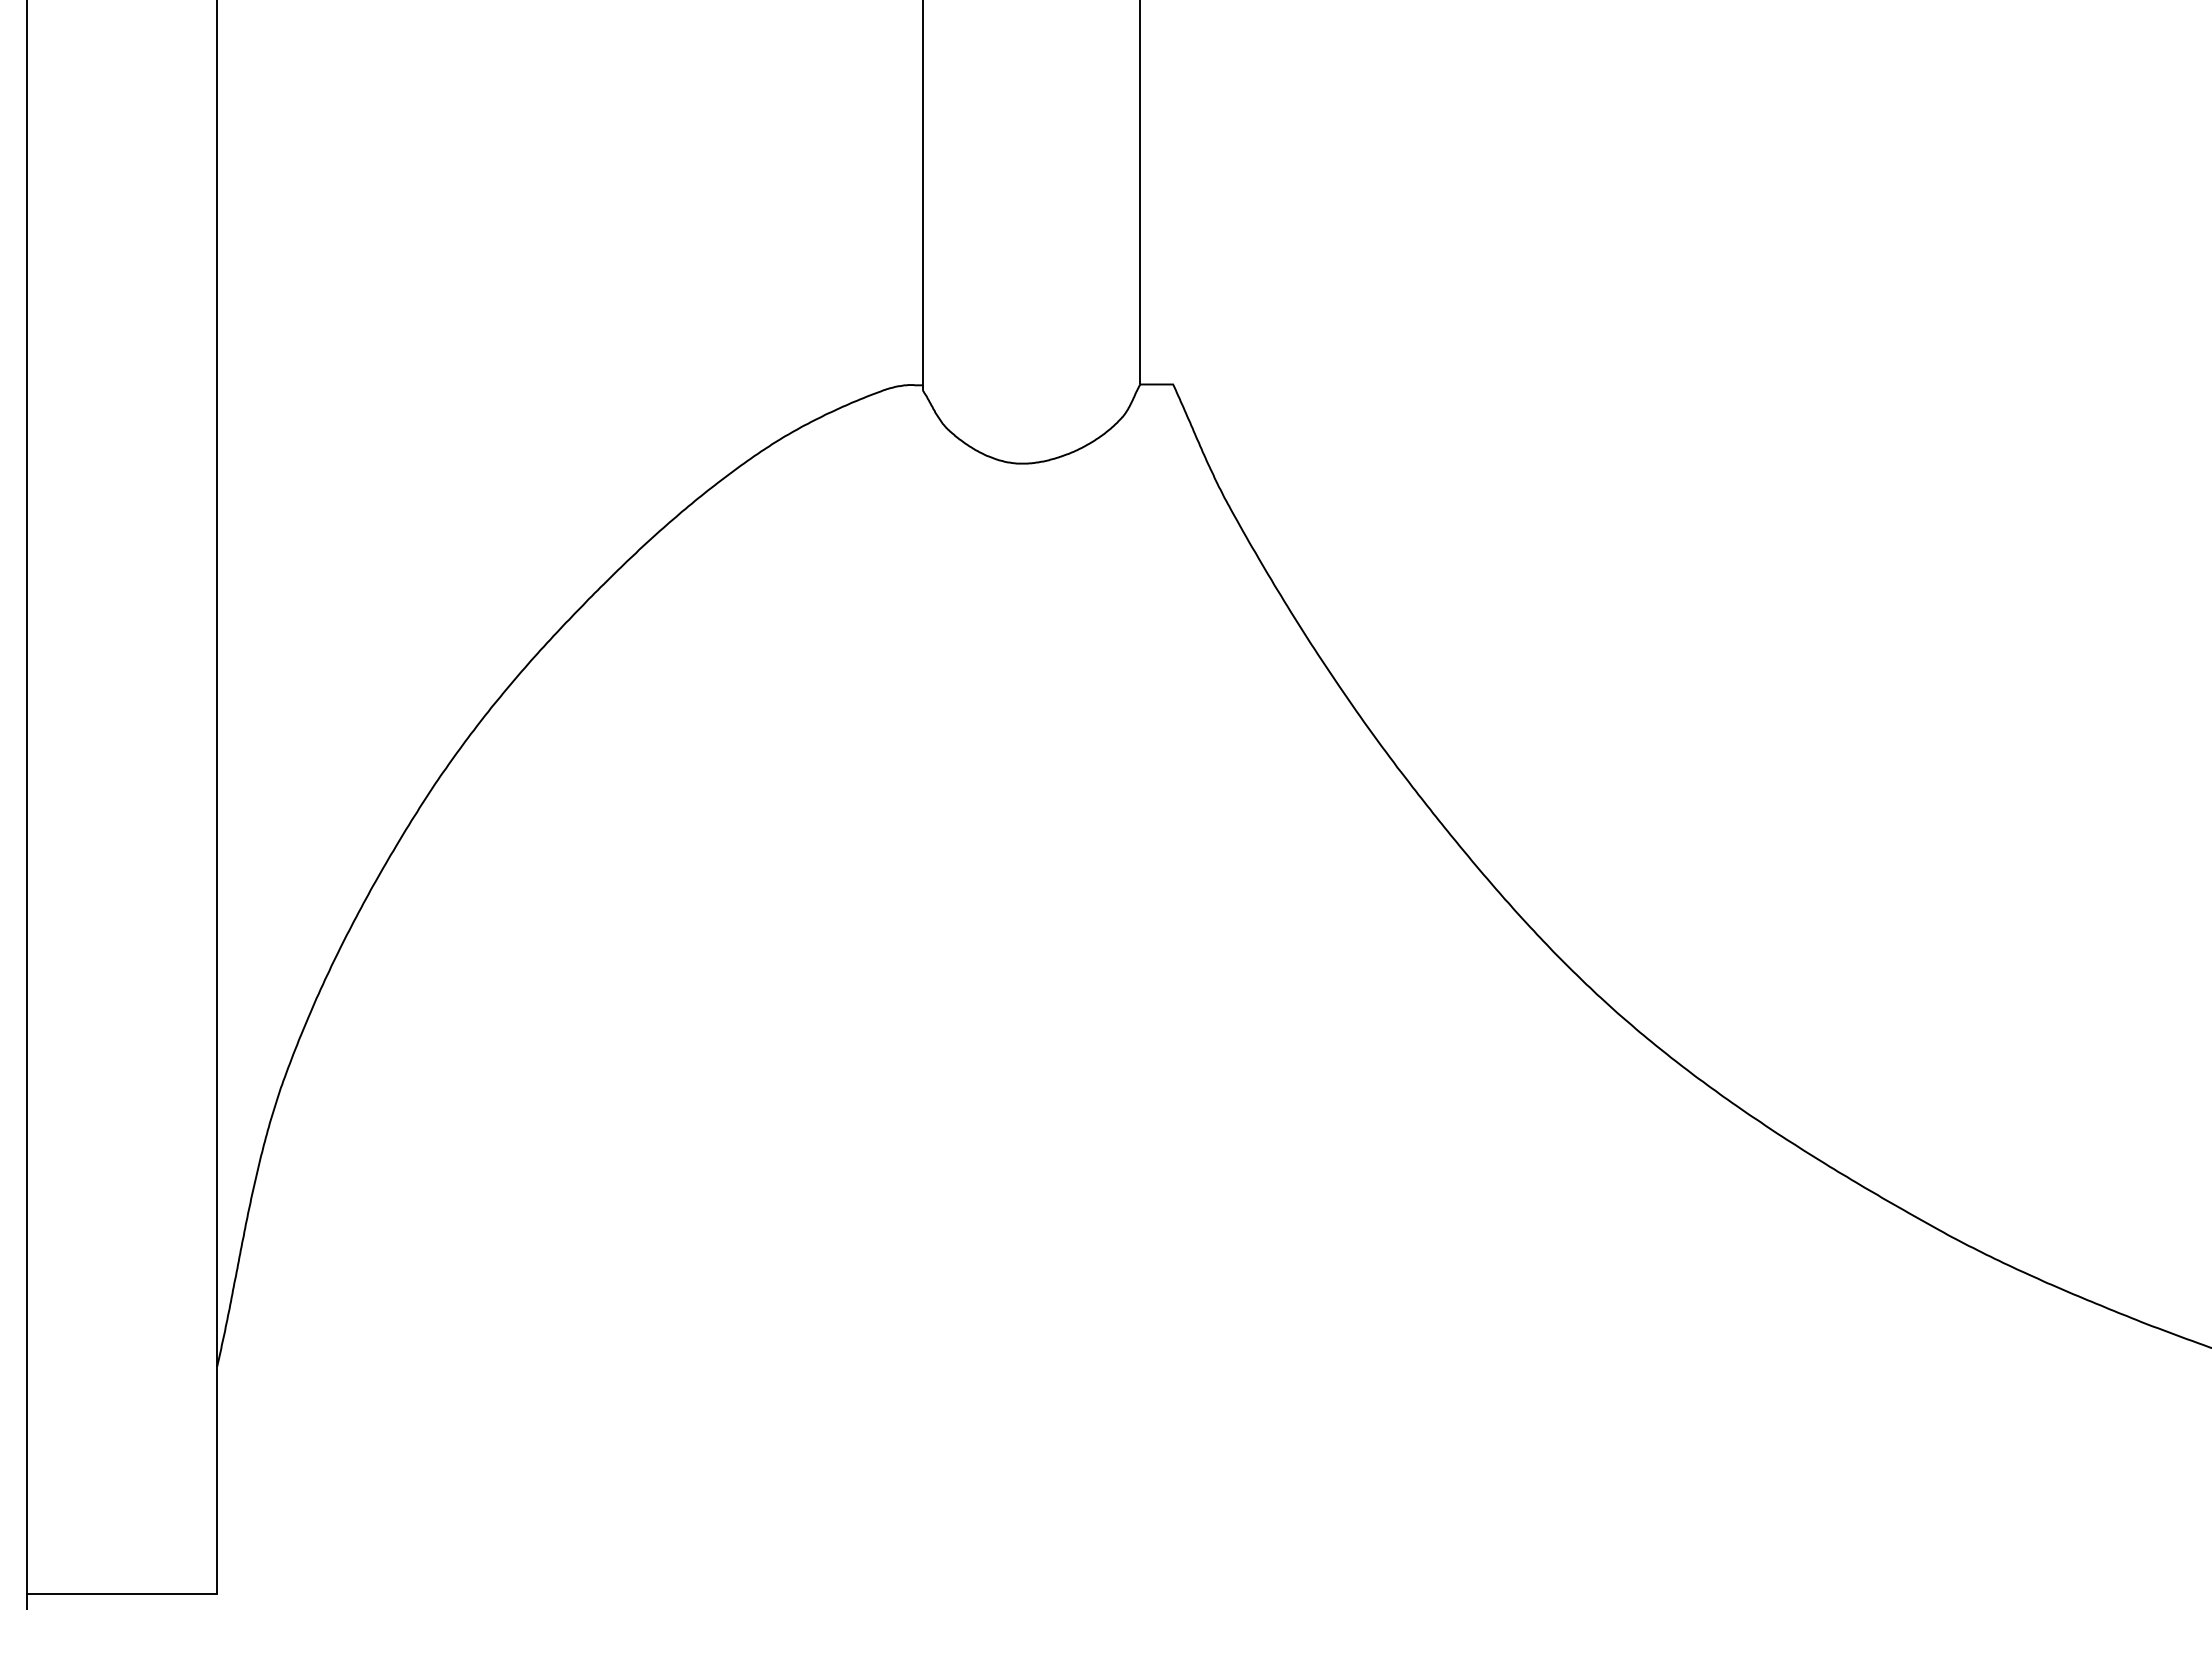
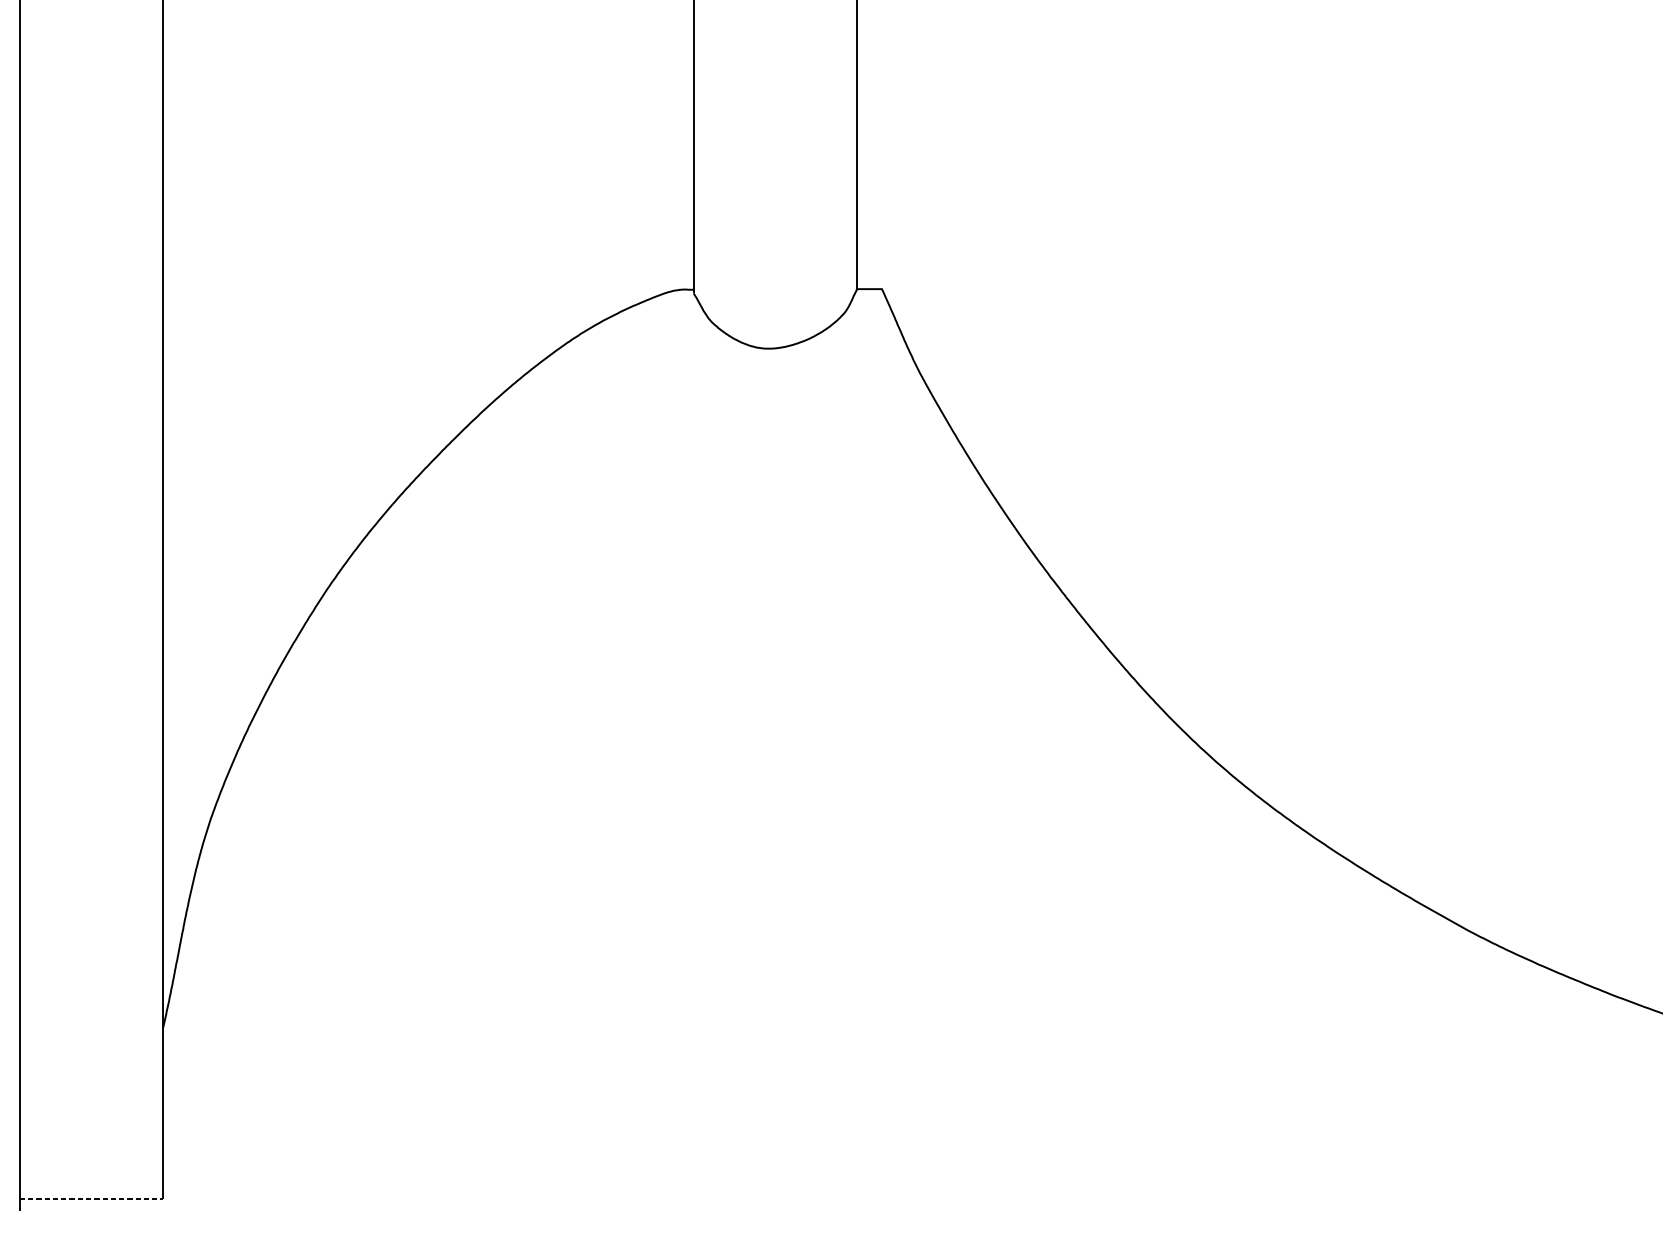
line: (122, 1594) -> (92, 1198), solid -> dashed

